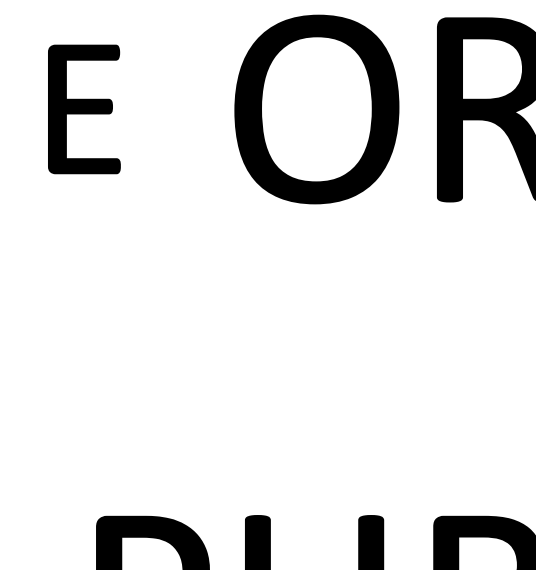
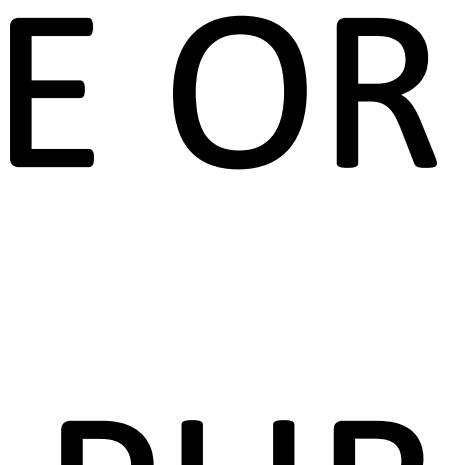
part: (83, 109) -> (51, 92), size x1.43

